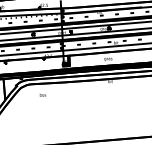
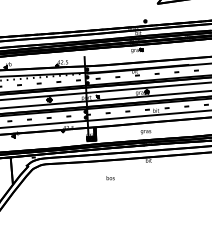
text: (42, 95) -> (110, 178), moved

